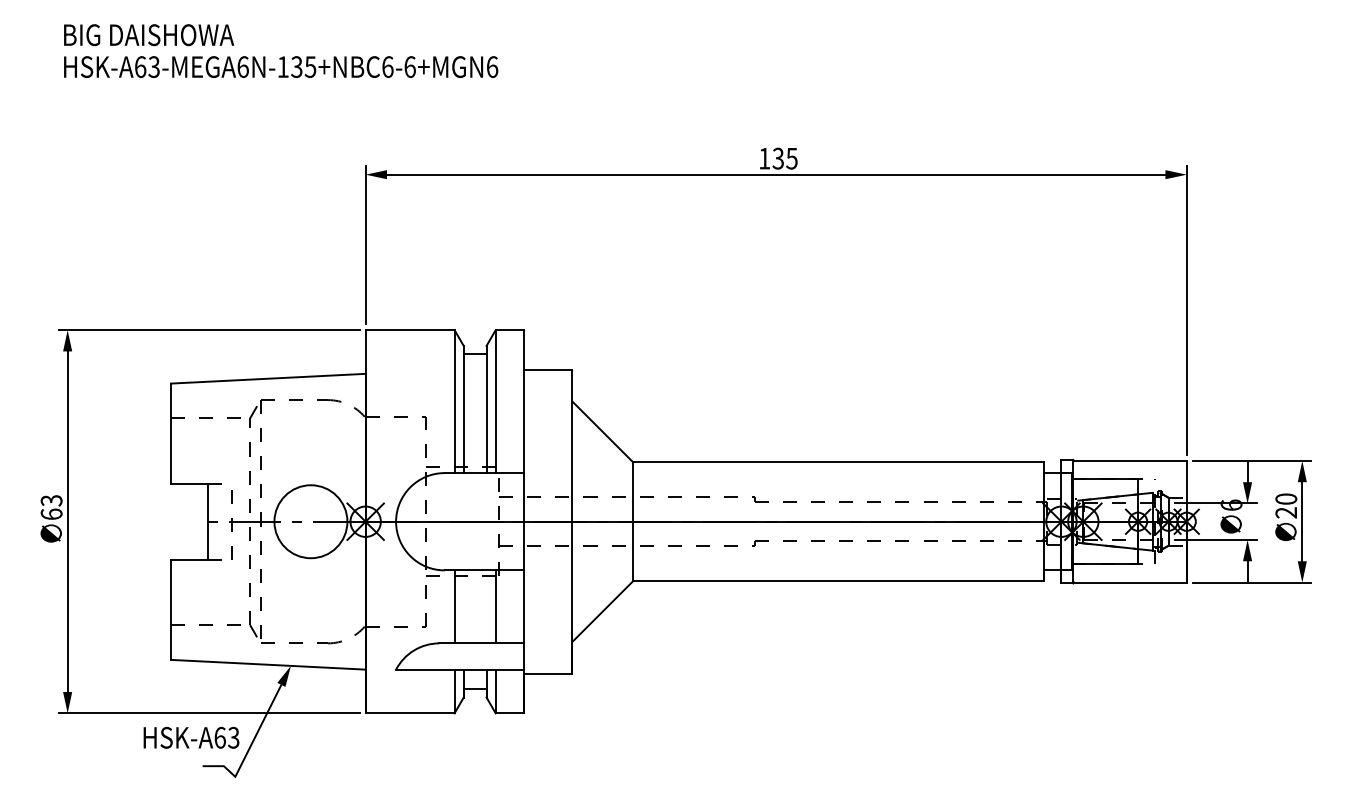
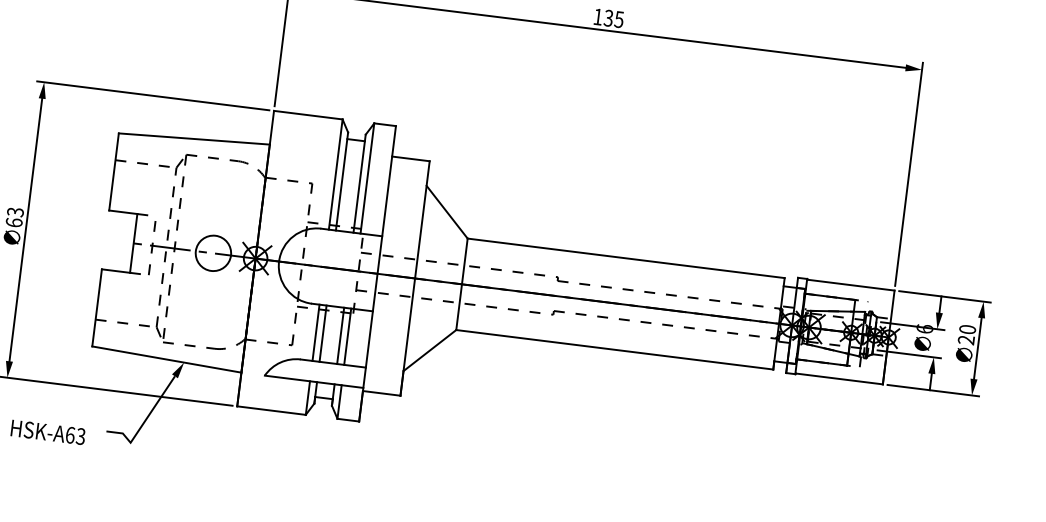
circle: (310, 521) -> (213, 253), size x0.62
line: (463, 606) -> (322, 333), added
line: (486, 606) -> (340, 335), added
text: (191, 737) -> (48, 432), moved

